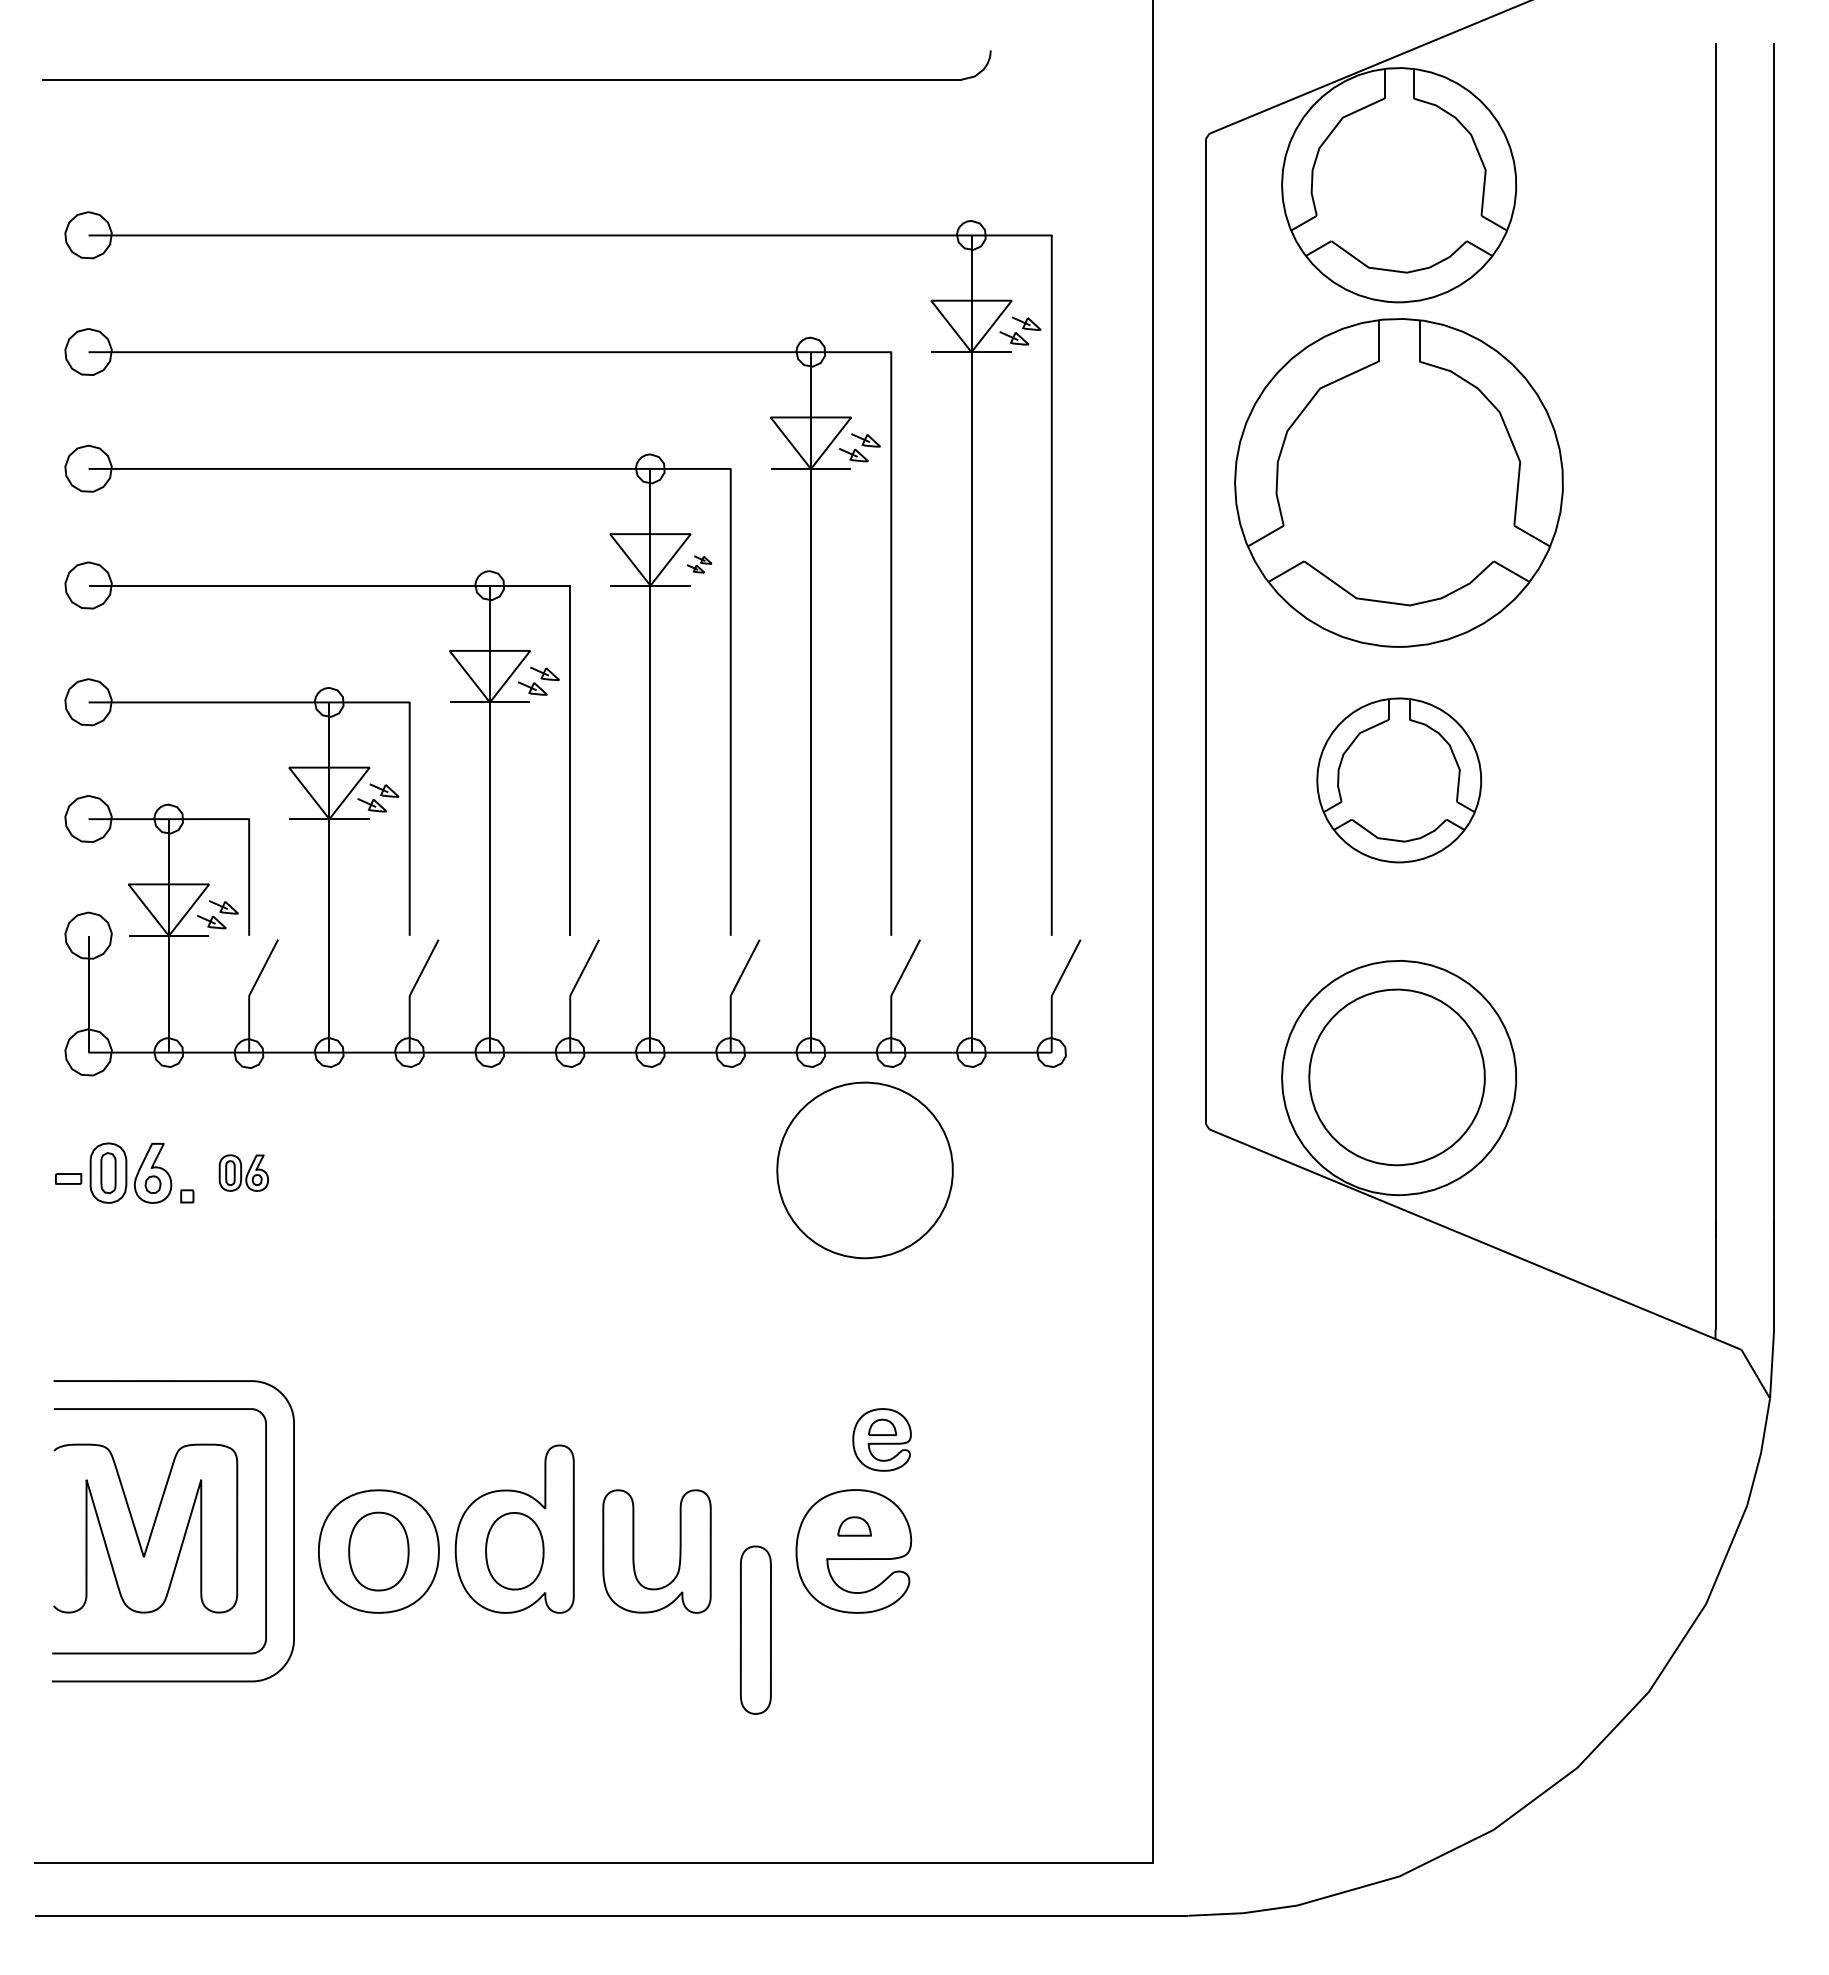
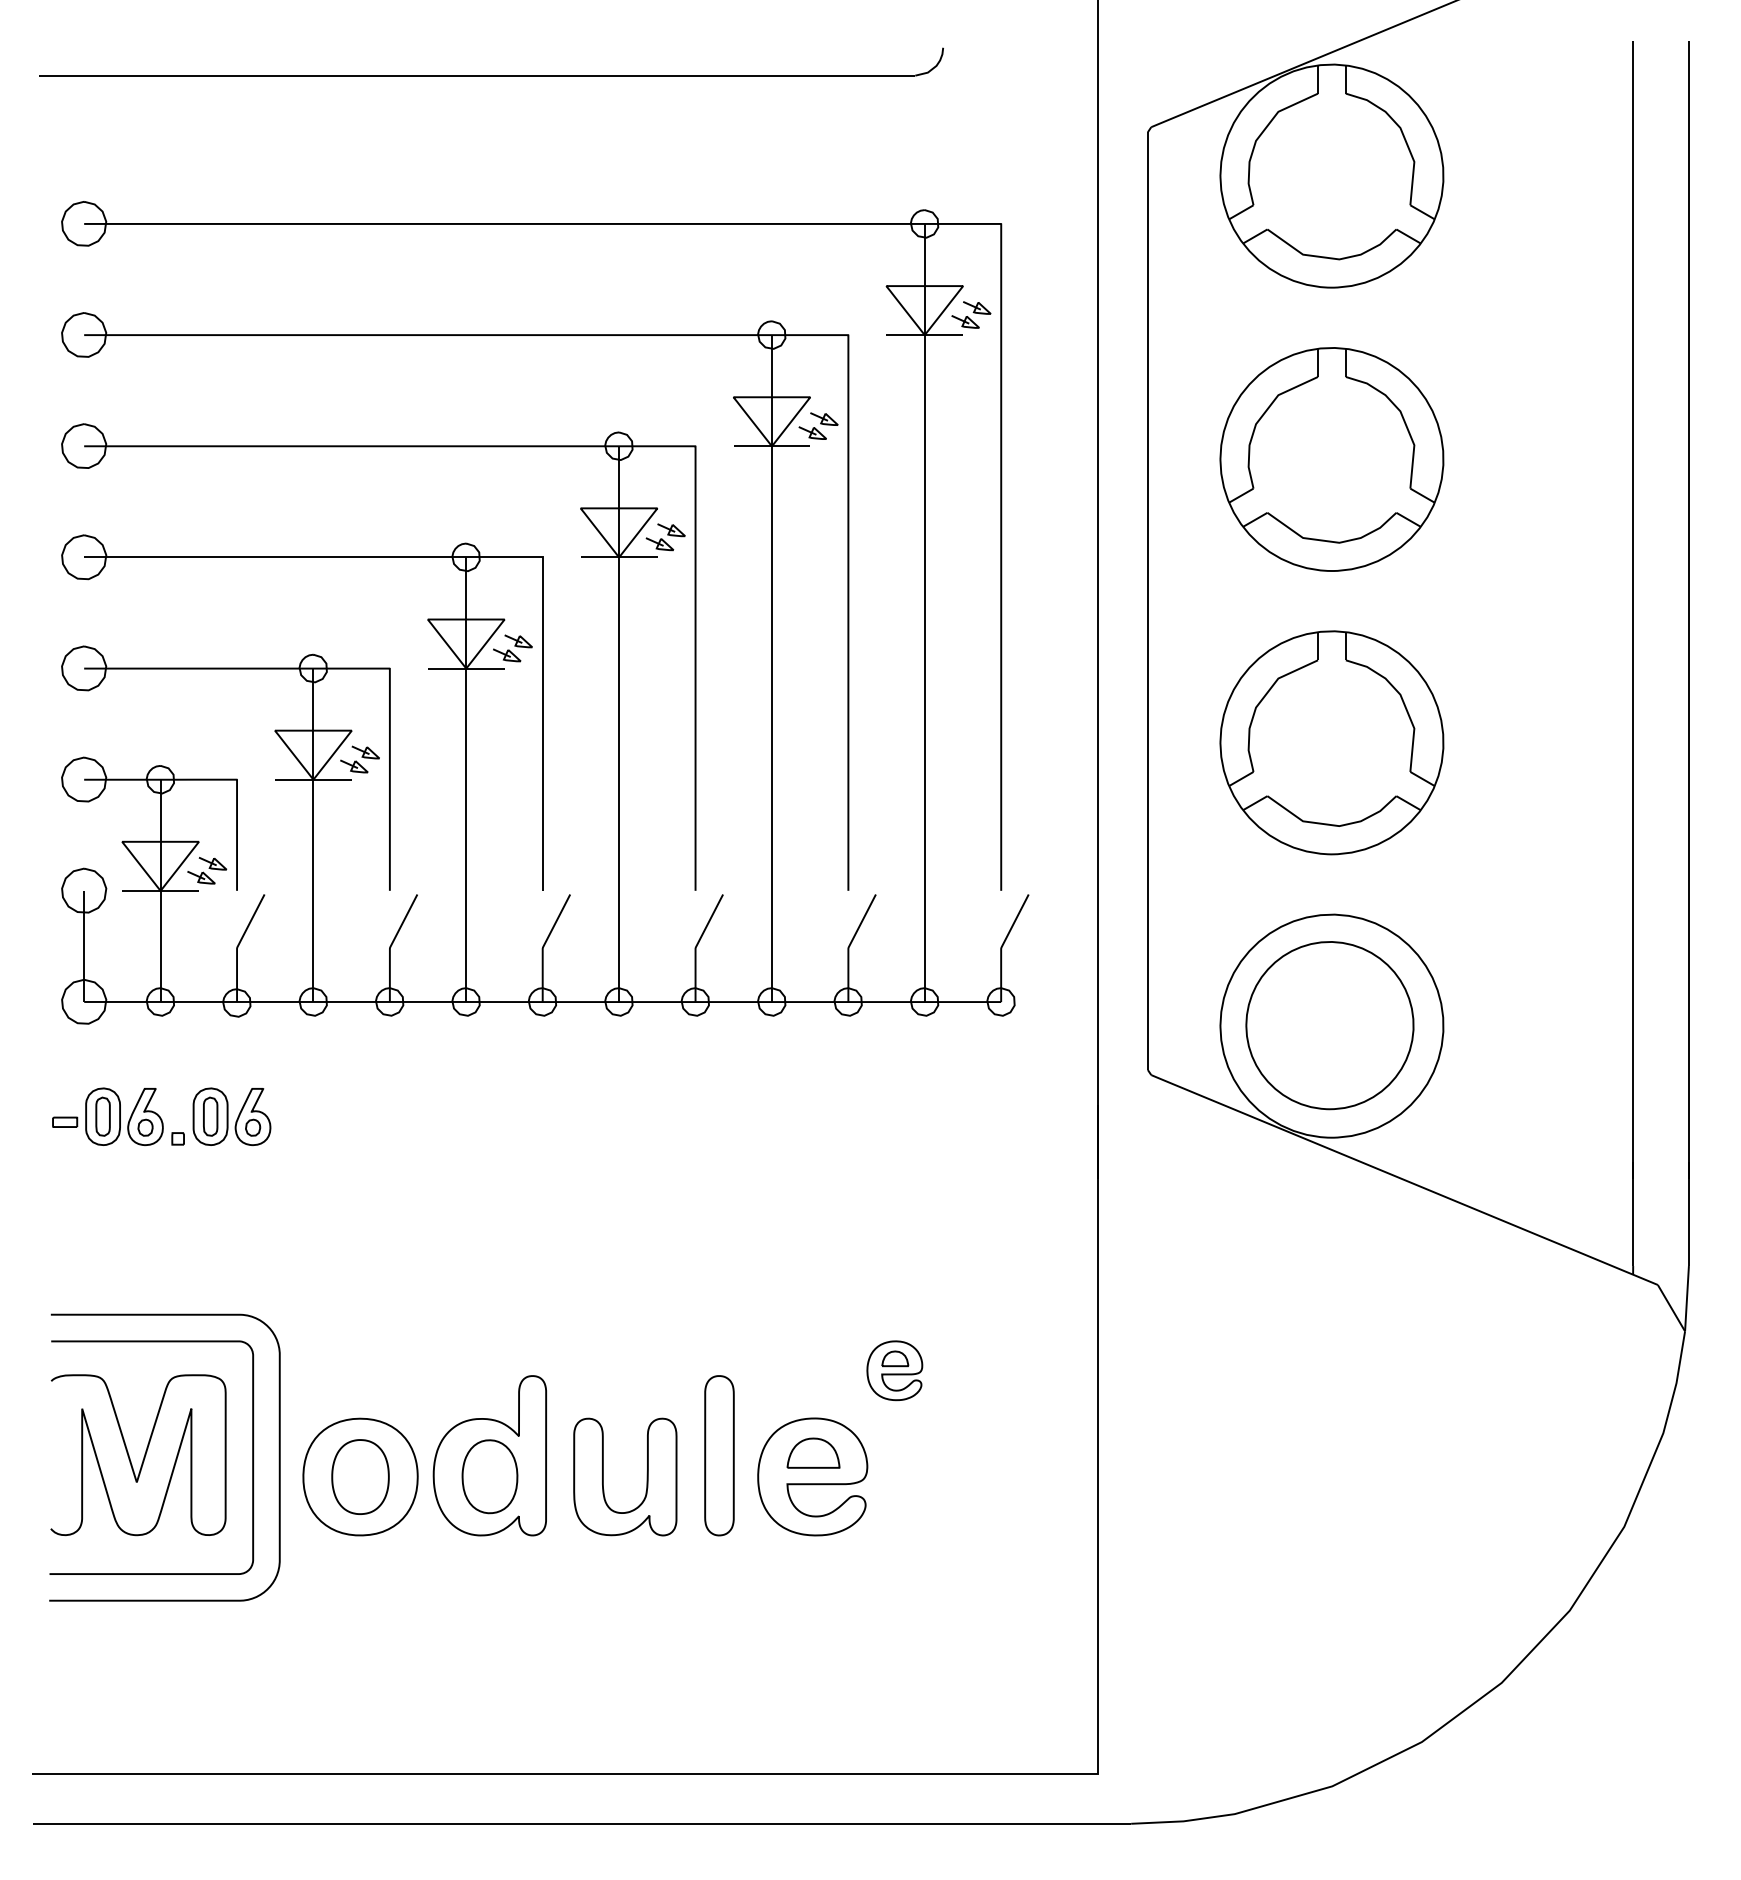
part: (1399, 482) -> (1332, 459), size x0.71
part: (699, 564) -> (665, 537), size x1.67
part: (1399, 780) -> (1332, 742), size x1.43
part: (864, 1170) -> (822, 1114), removed
part: (243, 1172) -> (231, 1116), size x1.67
part: (881, 1439) -> (894, 1370), moved
part: (854, 1526) -> (813, 1453), size x1.67
part: (755, 1629) -> (719, 1455), moved

